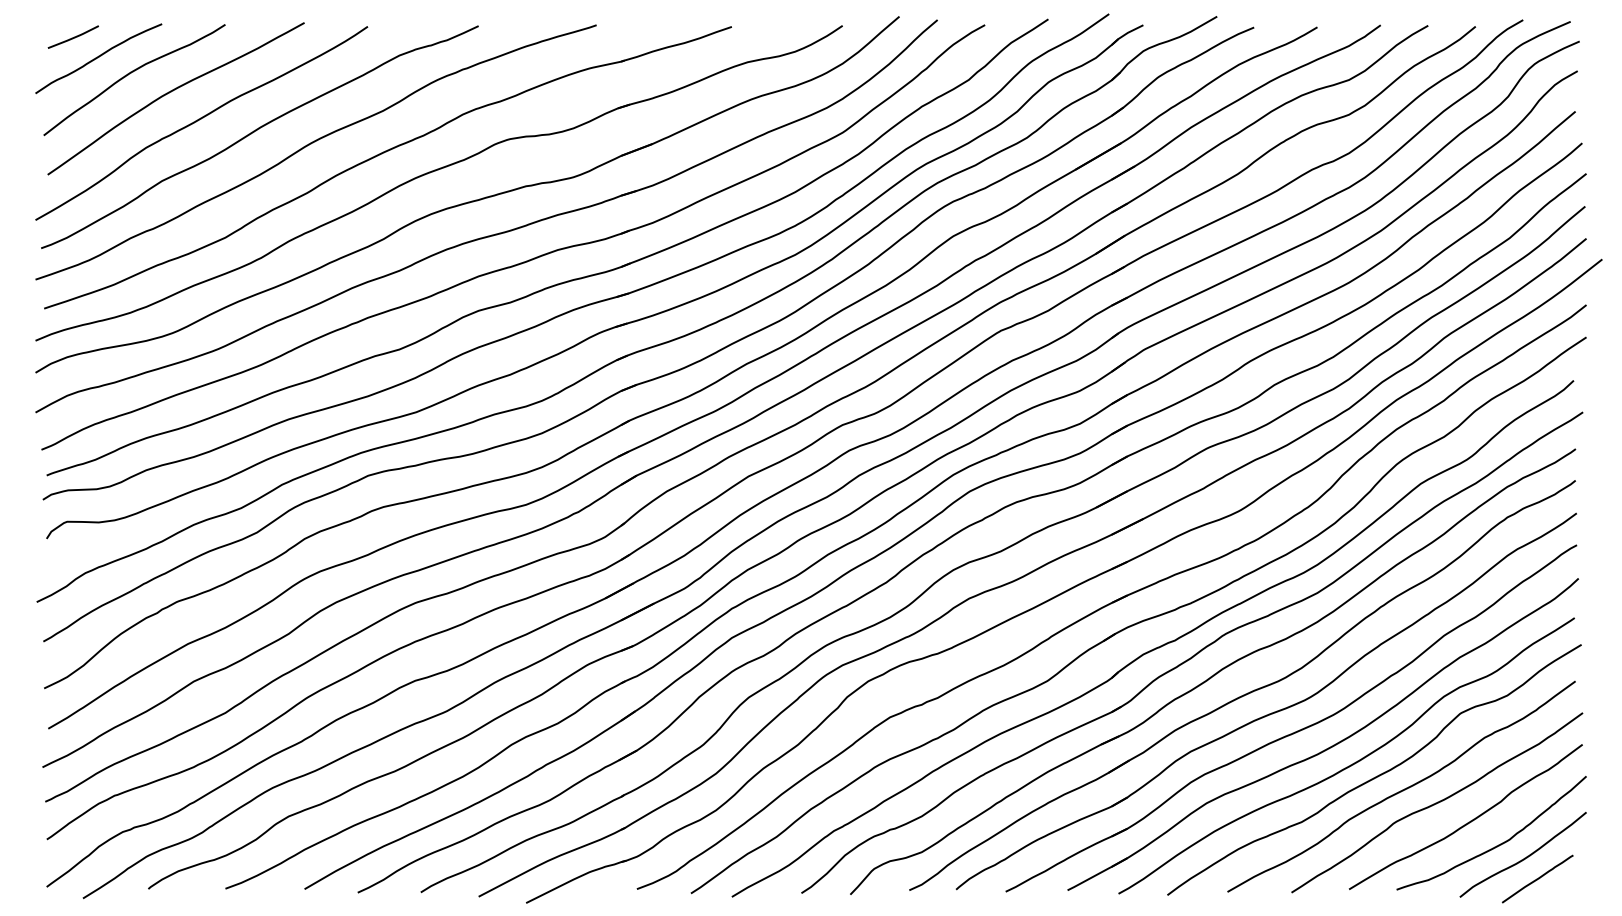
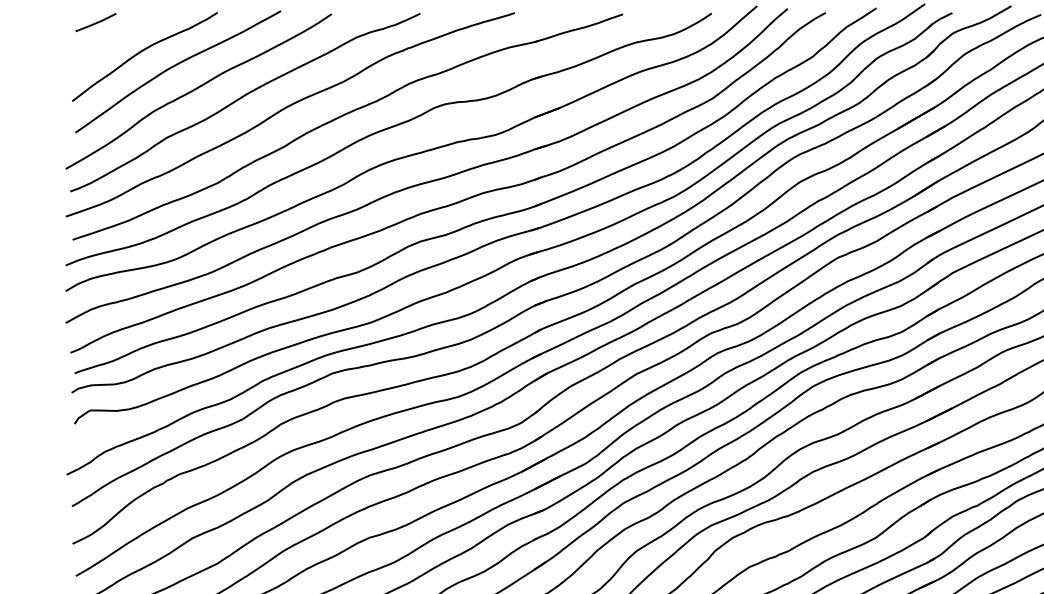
curve: (98, 57) -> (116, 38), removed

